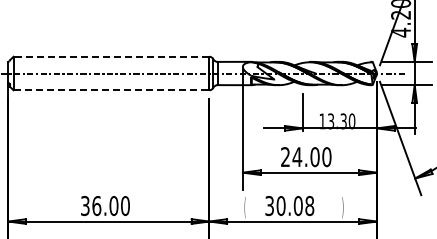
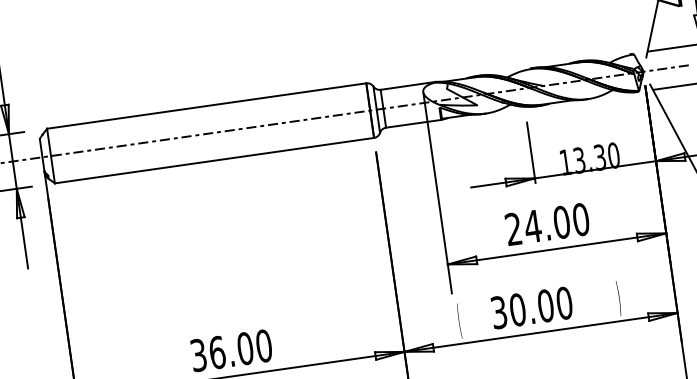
line: (111, 56) -> (206, 105), dashed -> solid
line: (111, 90) -> (214, 161), dashed -> solid
text: (309, 205) -> (563, 302), 30.08 -> 30.00

